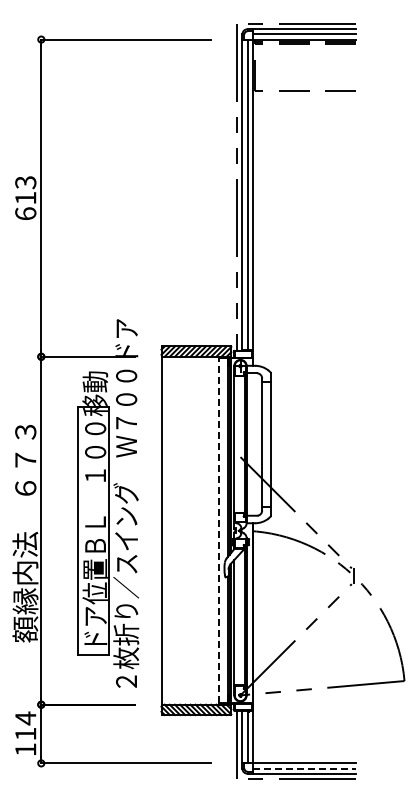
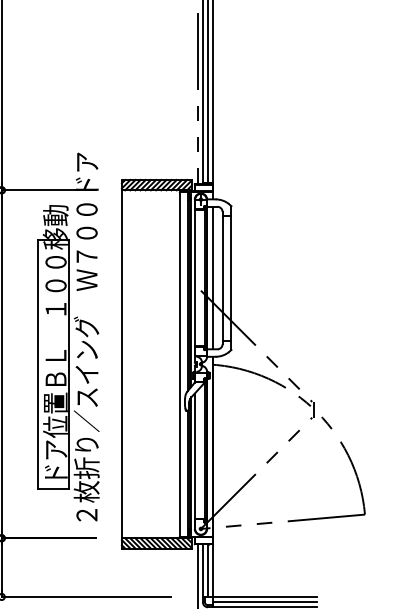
line: (252, 444) -> (212, 278), added
line: (219, 530) -> (179, 364), dashed -> solid
line: (304, 768) -> (264, 602), dashed -> solid

